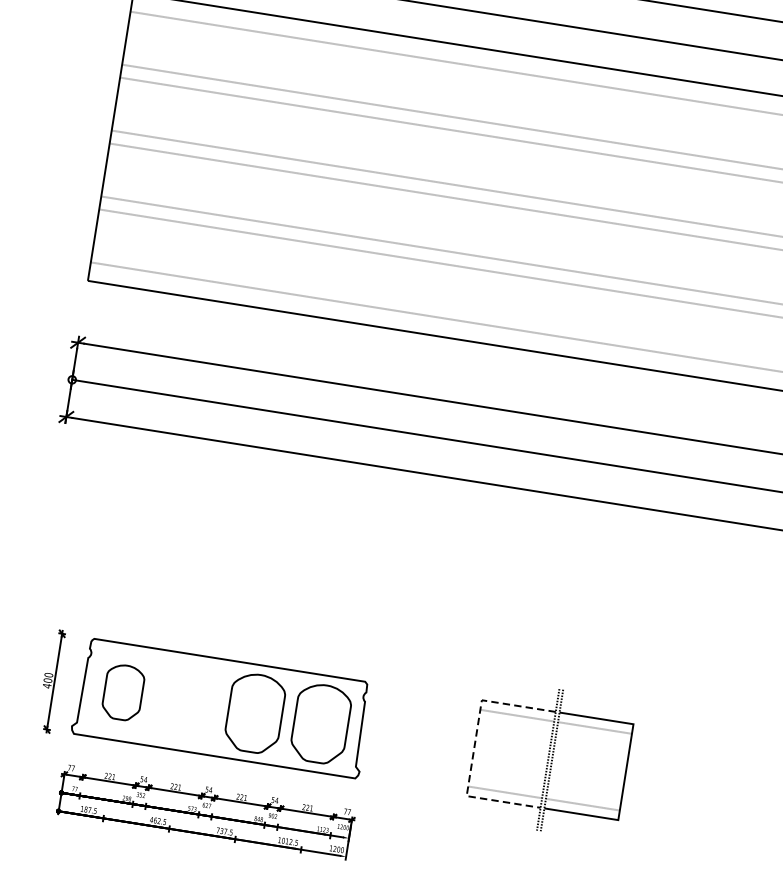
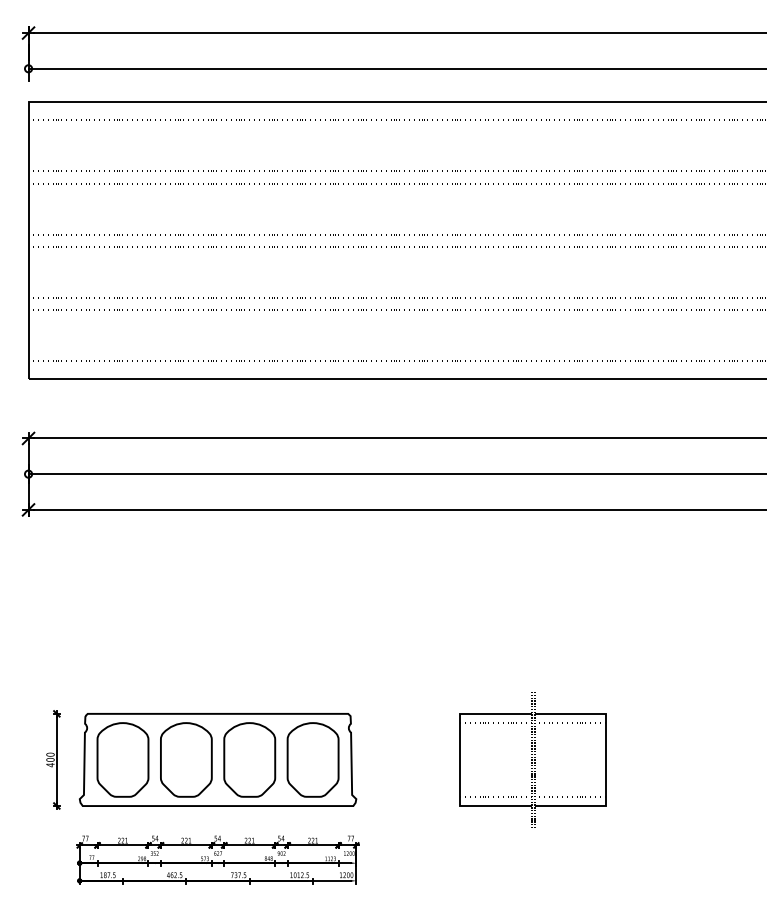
part: (122, 692) -> (122, 759), size x1.43
part: (189, 702) -> (186, 759), added
line: (474, 748) -> (460, 760), dashed -> solid

